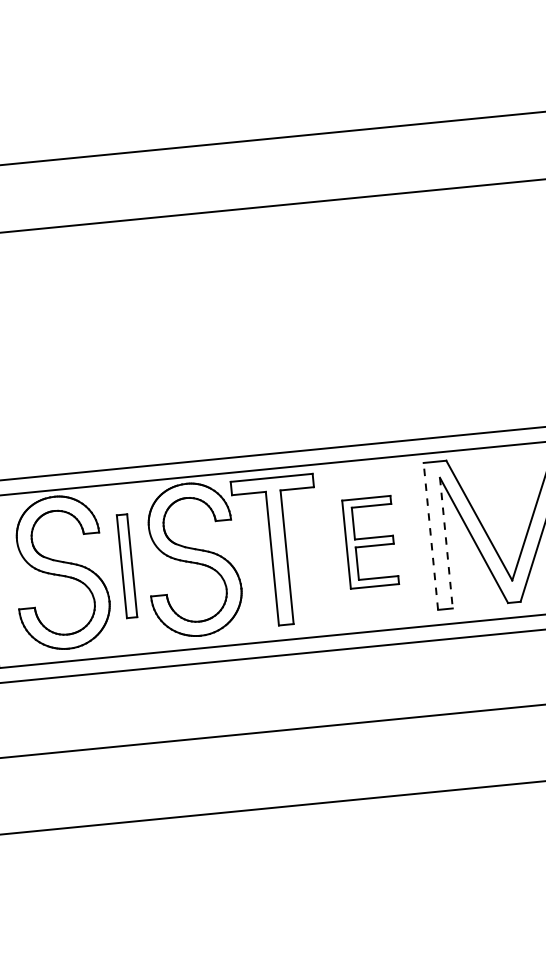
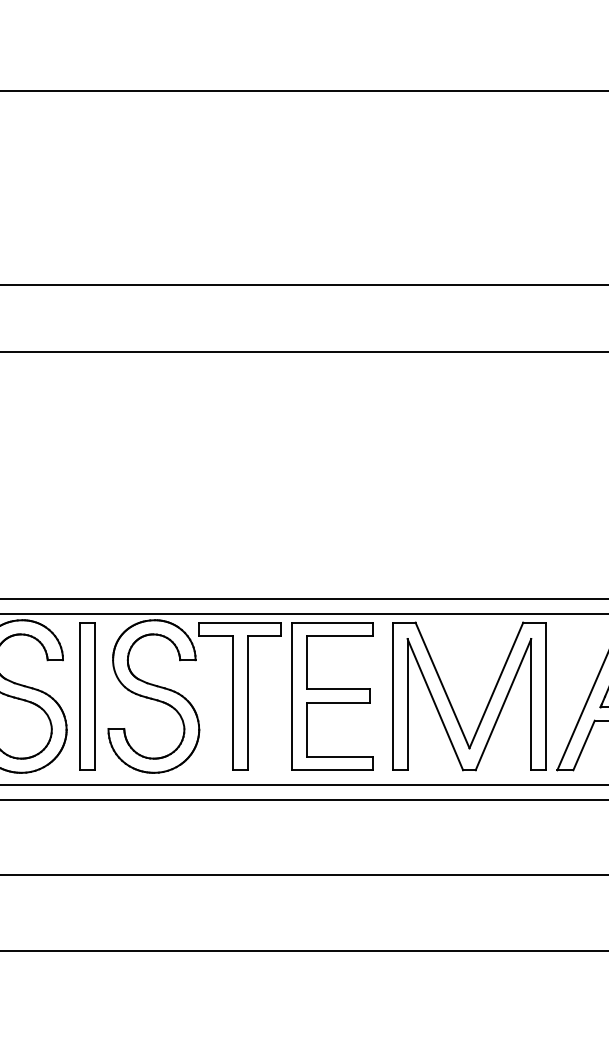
line: (430, 536) -> (392, 696), dashed -> solid
part: (370, 542) -> (332, 696), size x1.67
line: (446, 543) -> (407, 704), dashed -> solid
part: (127, 566) -> (87, 696), size x1.43

